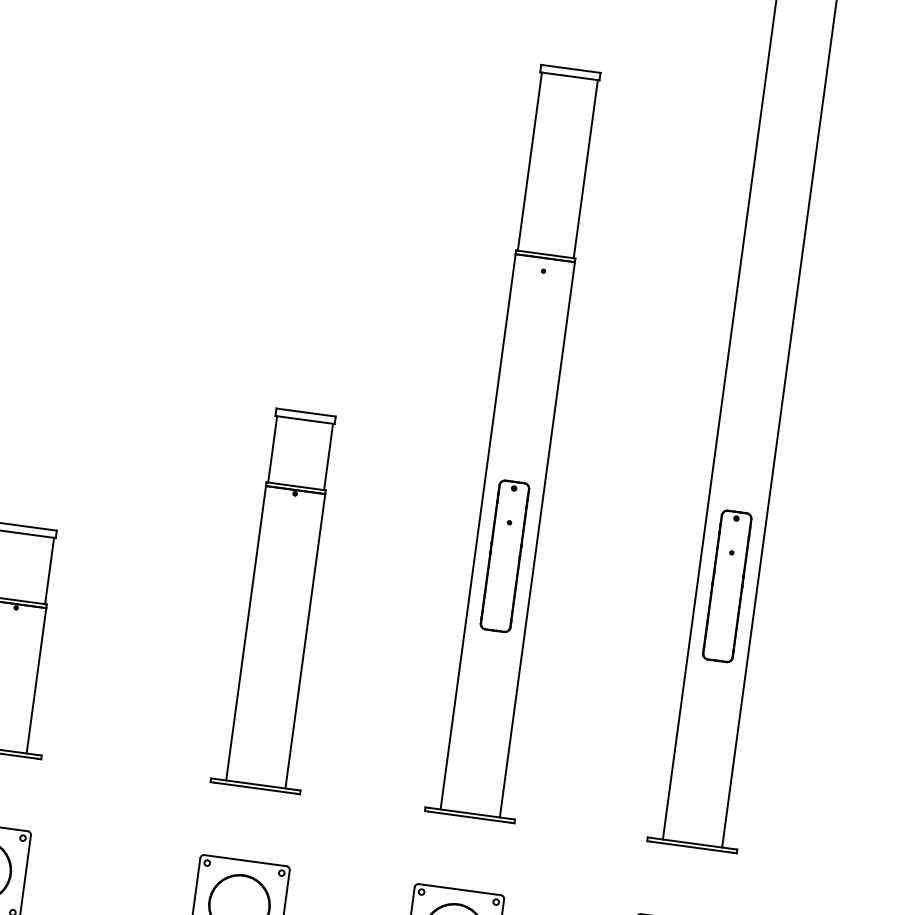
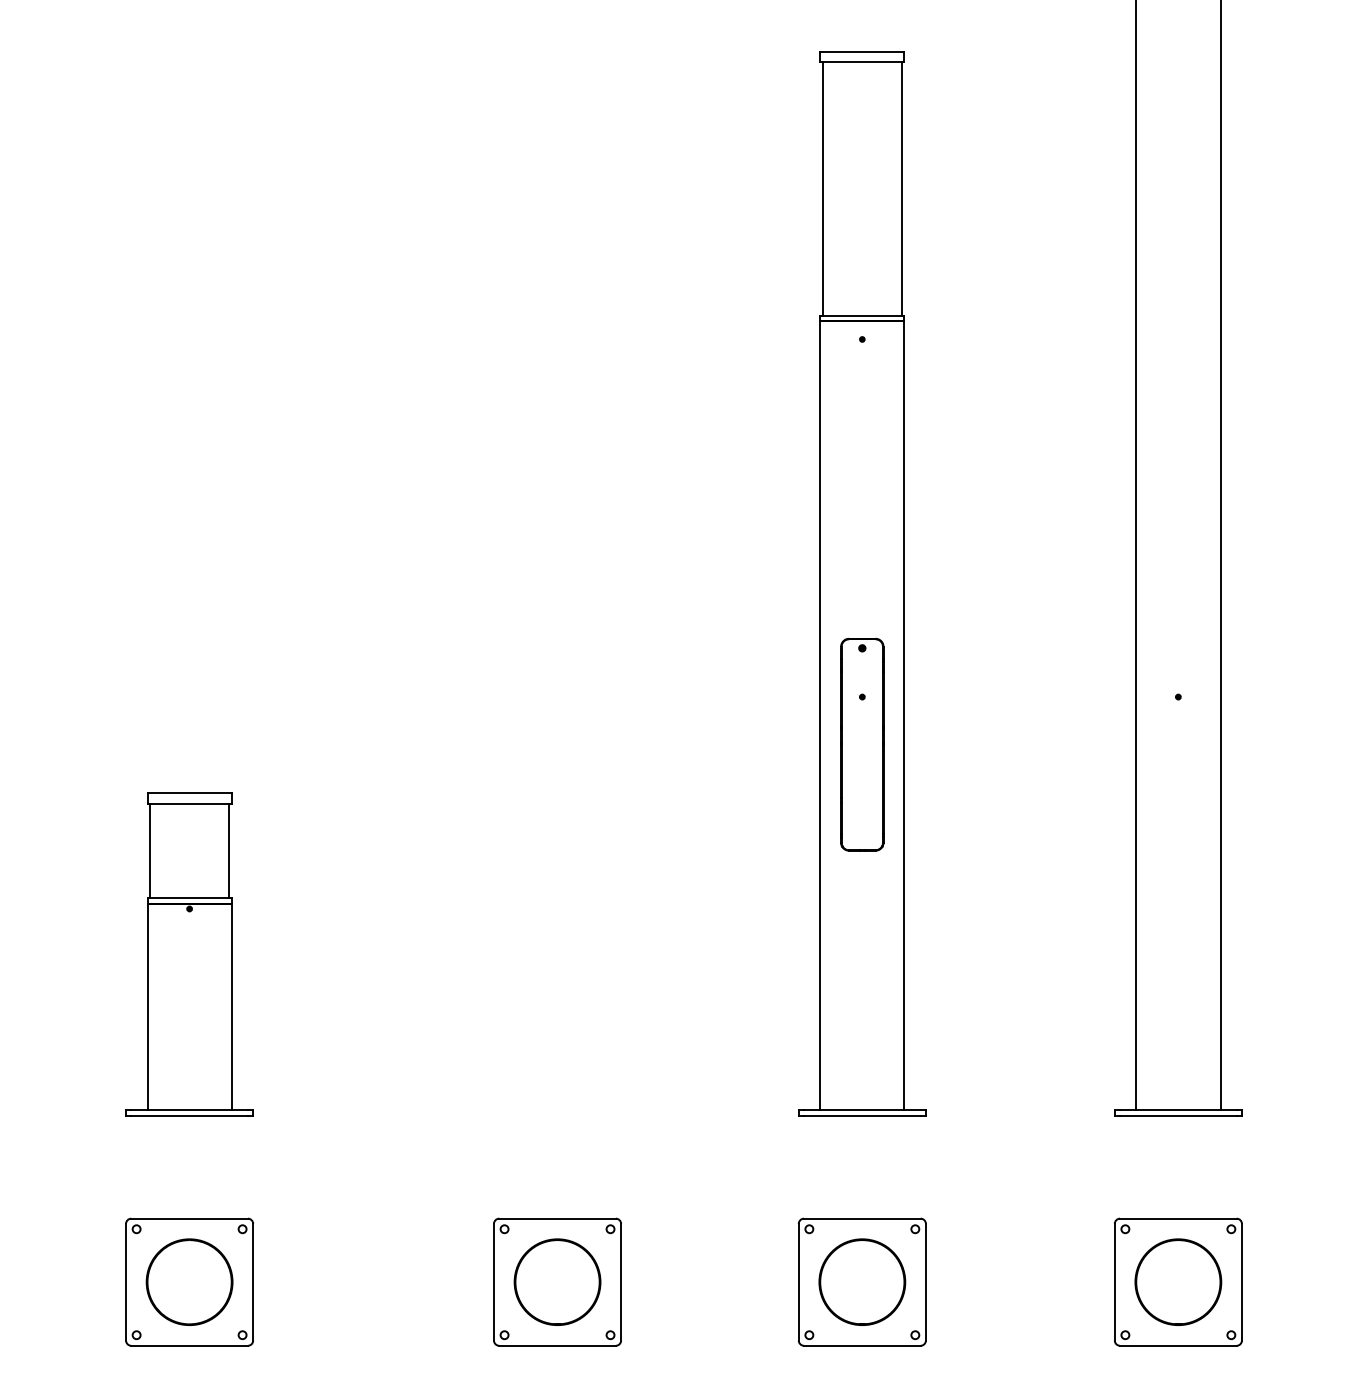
part: (727, 586) -> (1178, 744), removed
part: (280, 600) -> (557, 848), removed

